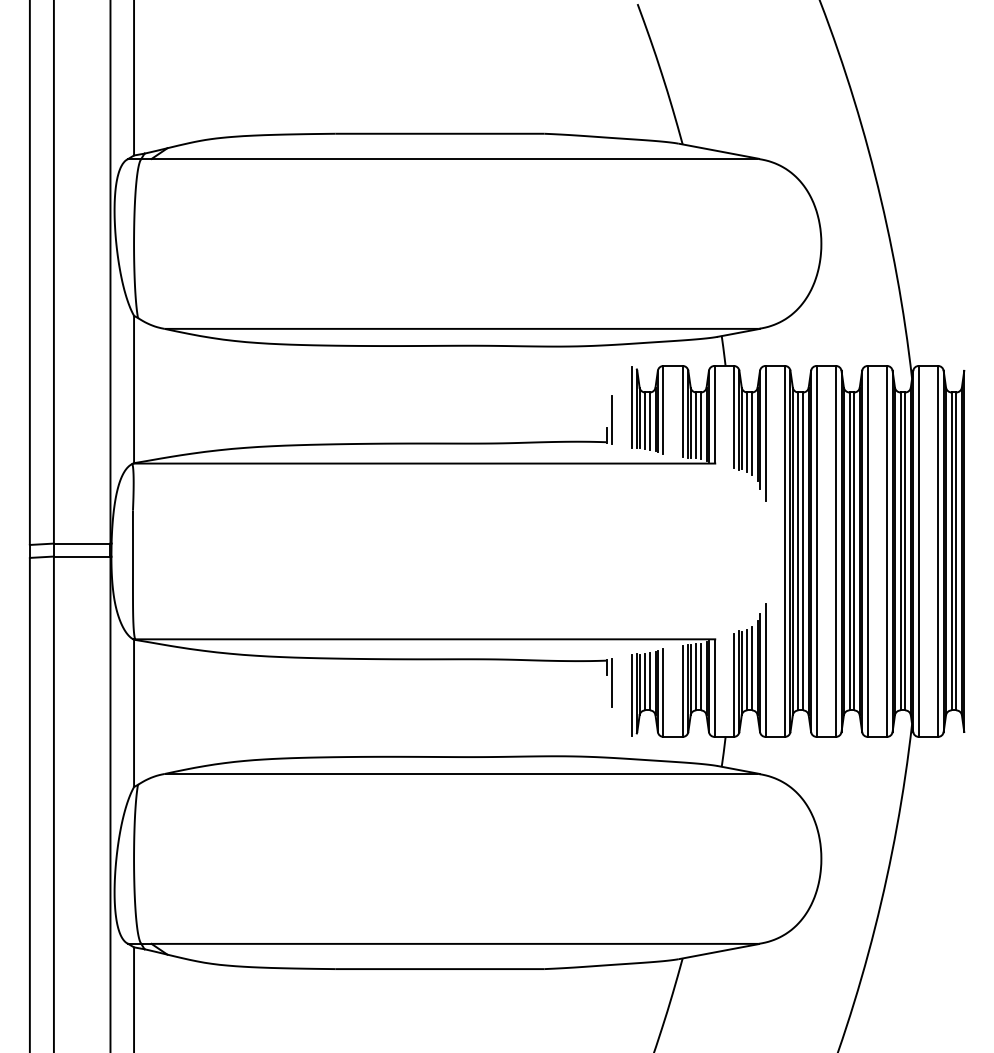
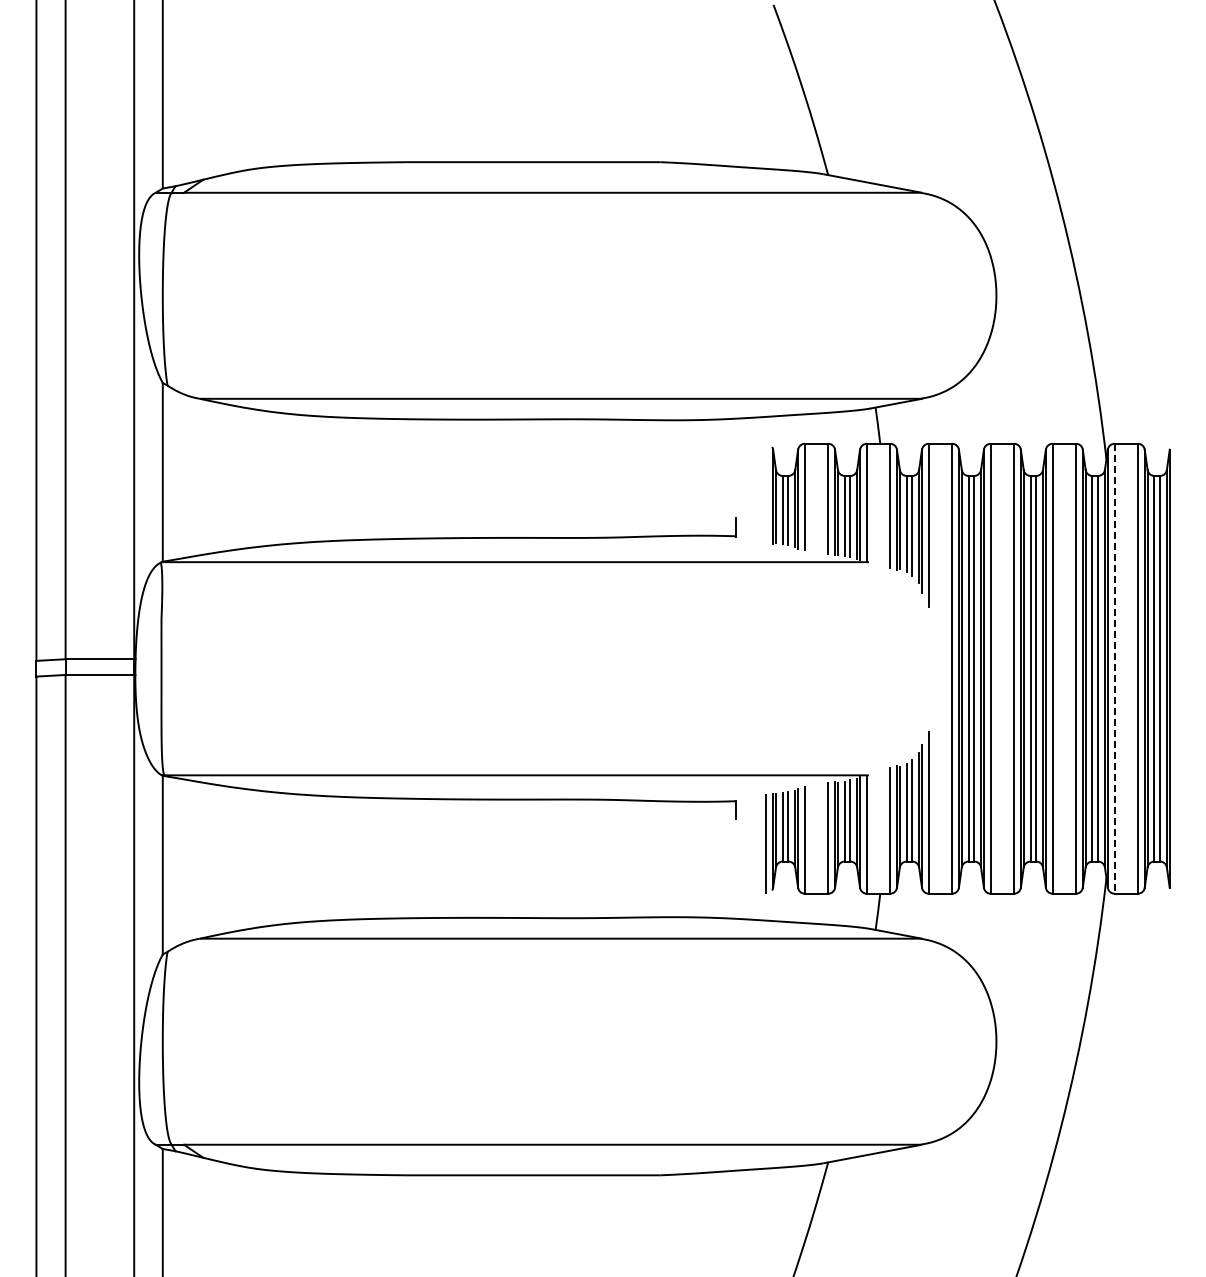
line: (631, 406) -> (766, 493), removed
line: (612, 420) -> (742, 509), removed
line: (918, 551) -> (1114, 668), solid -> dashed
line: (612, 682) -> (742, 827), removed

